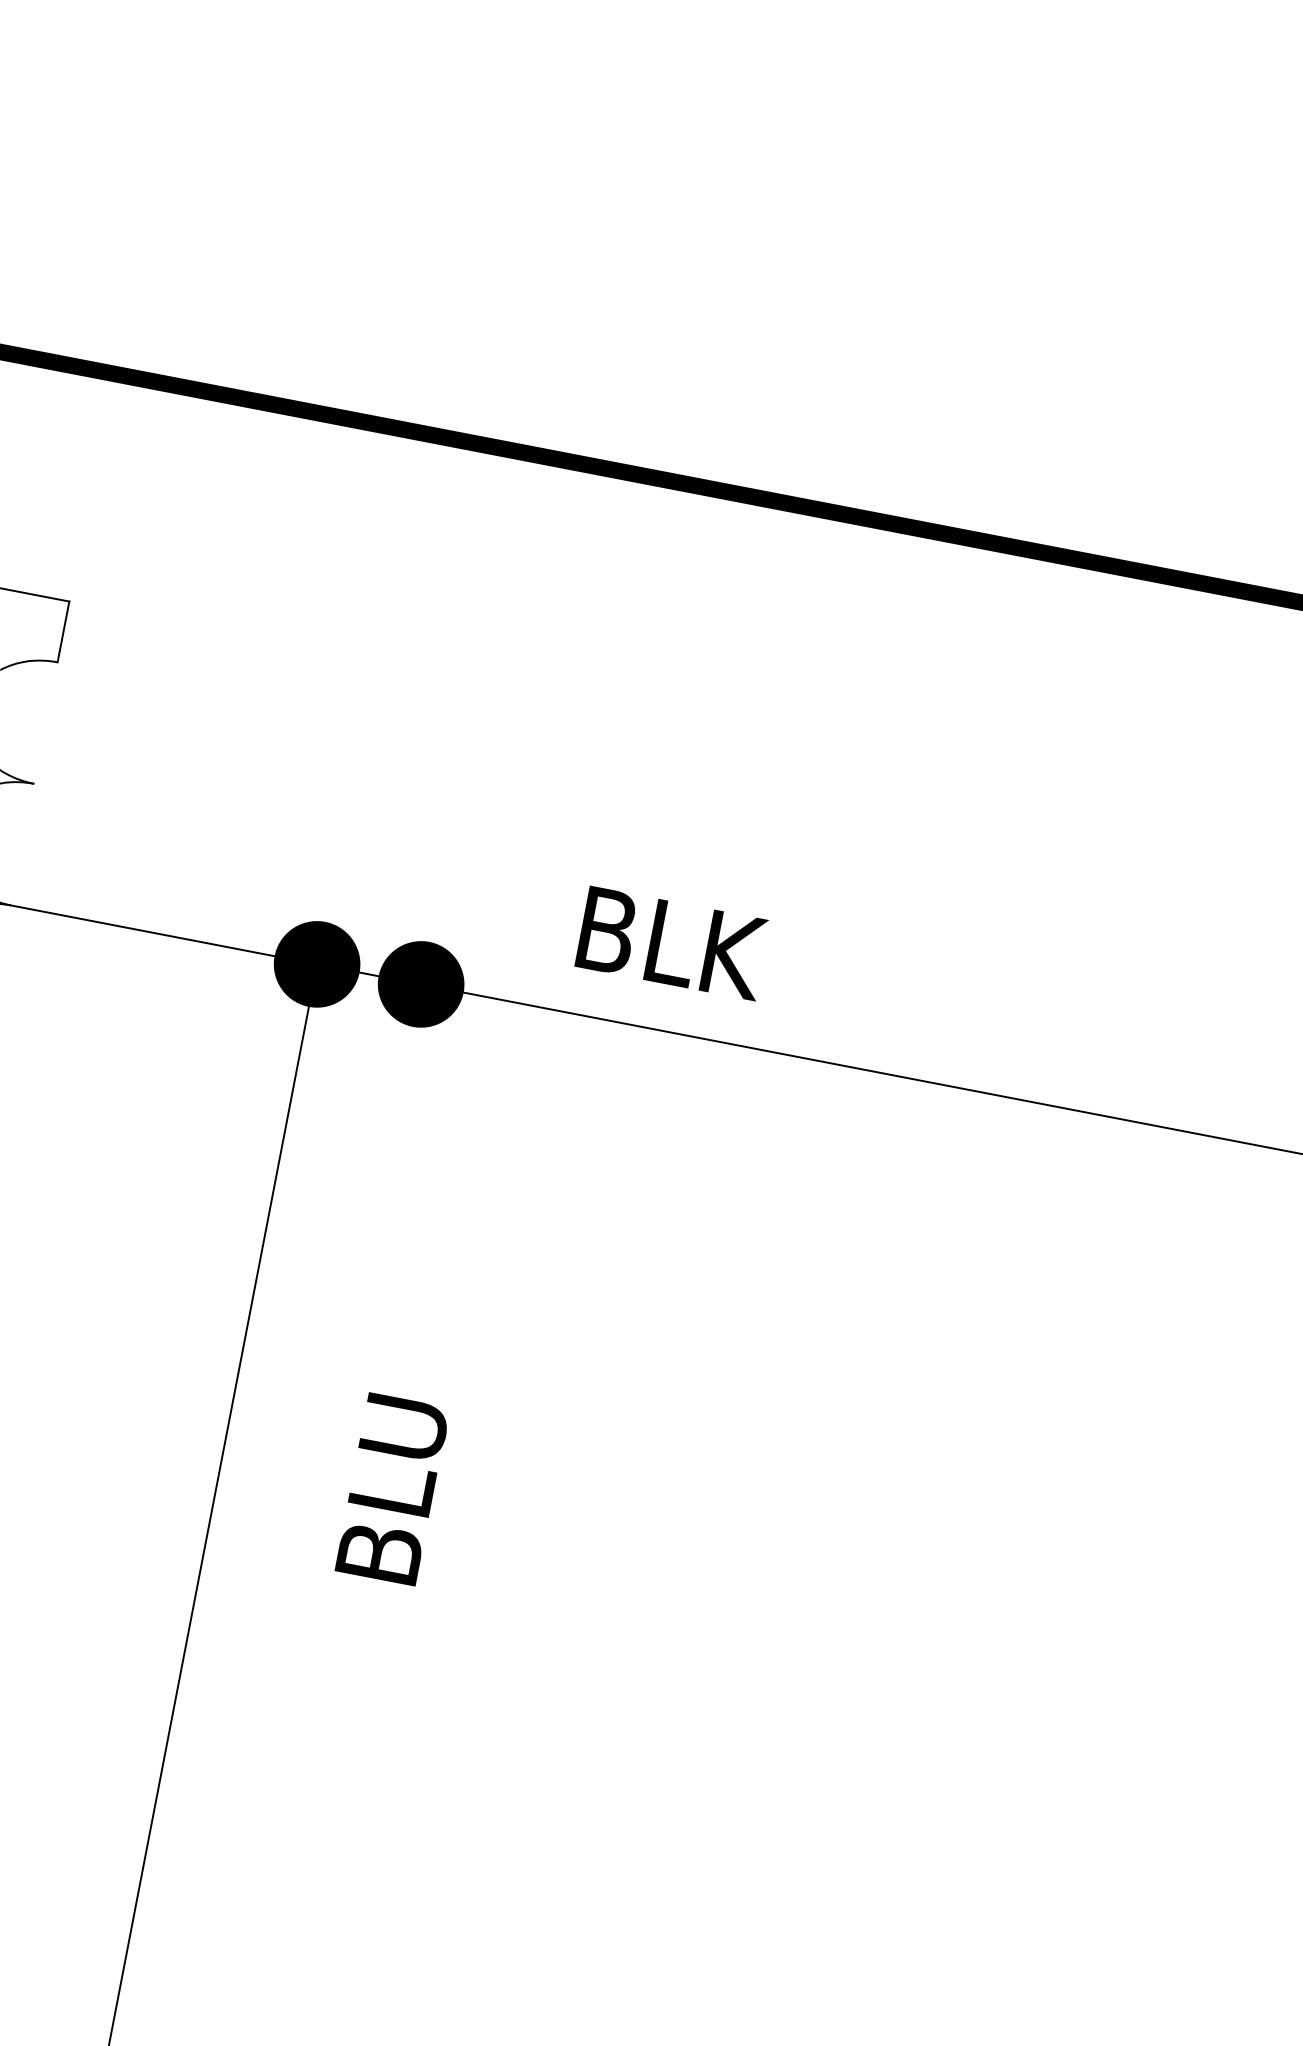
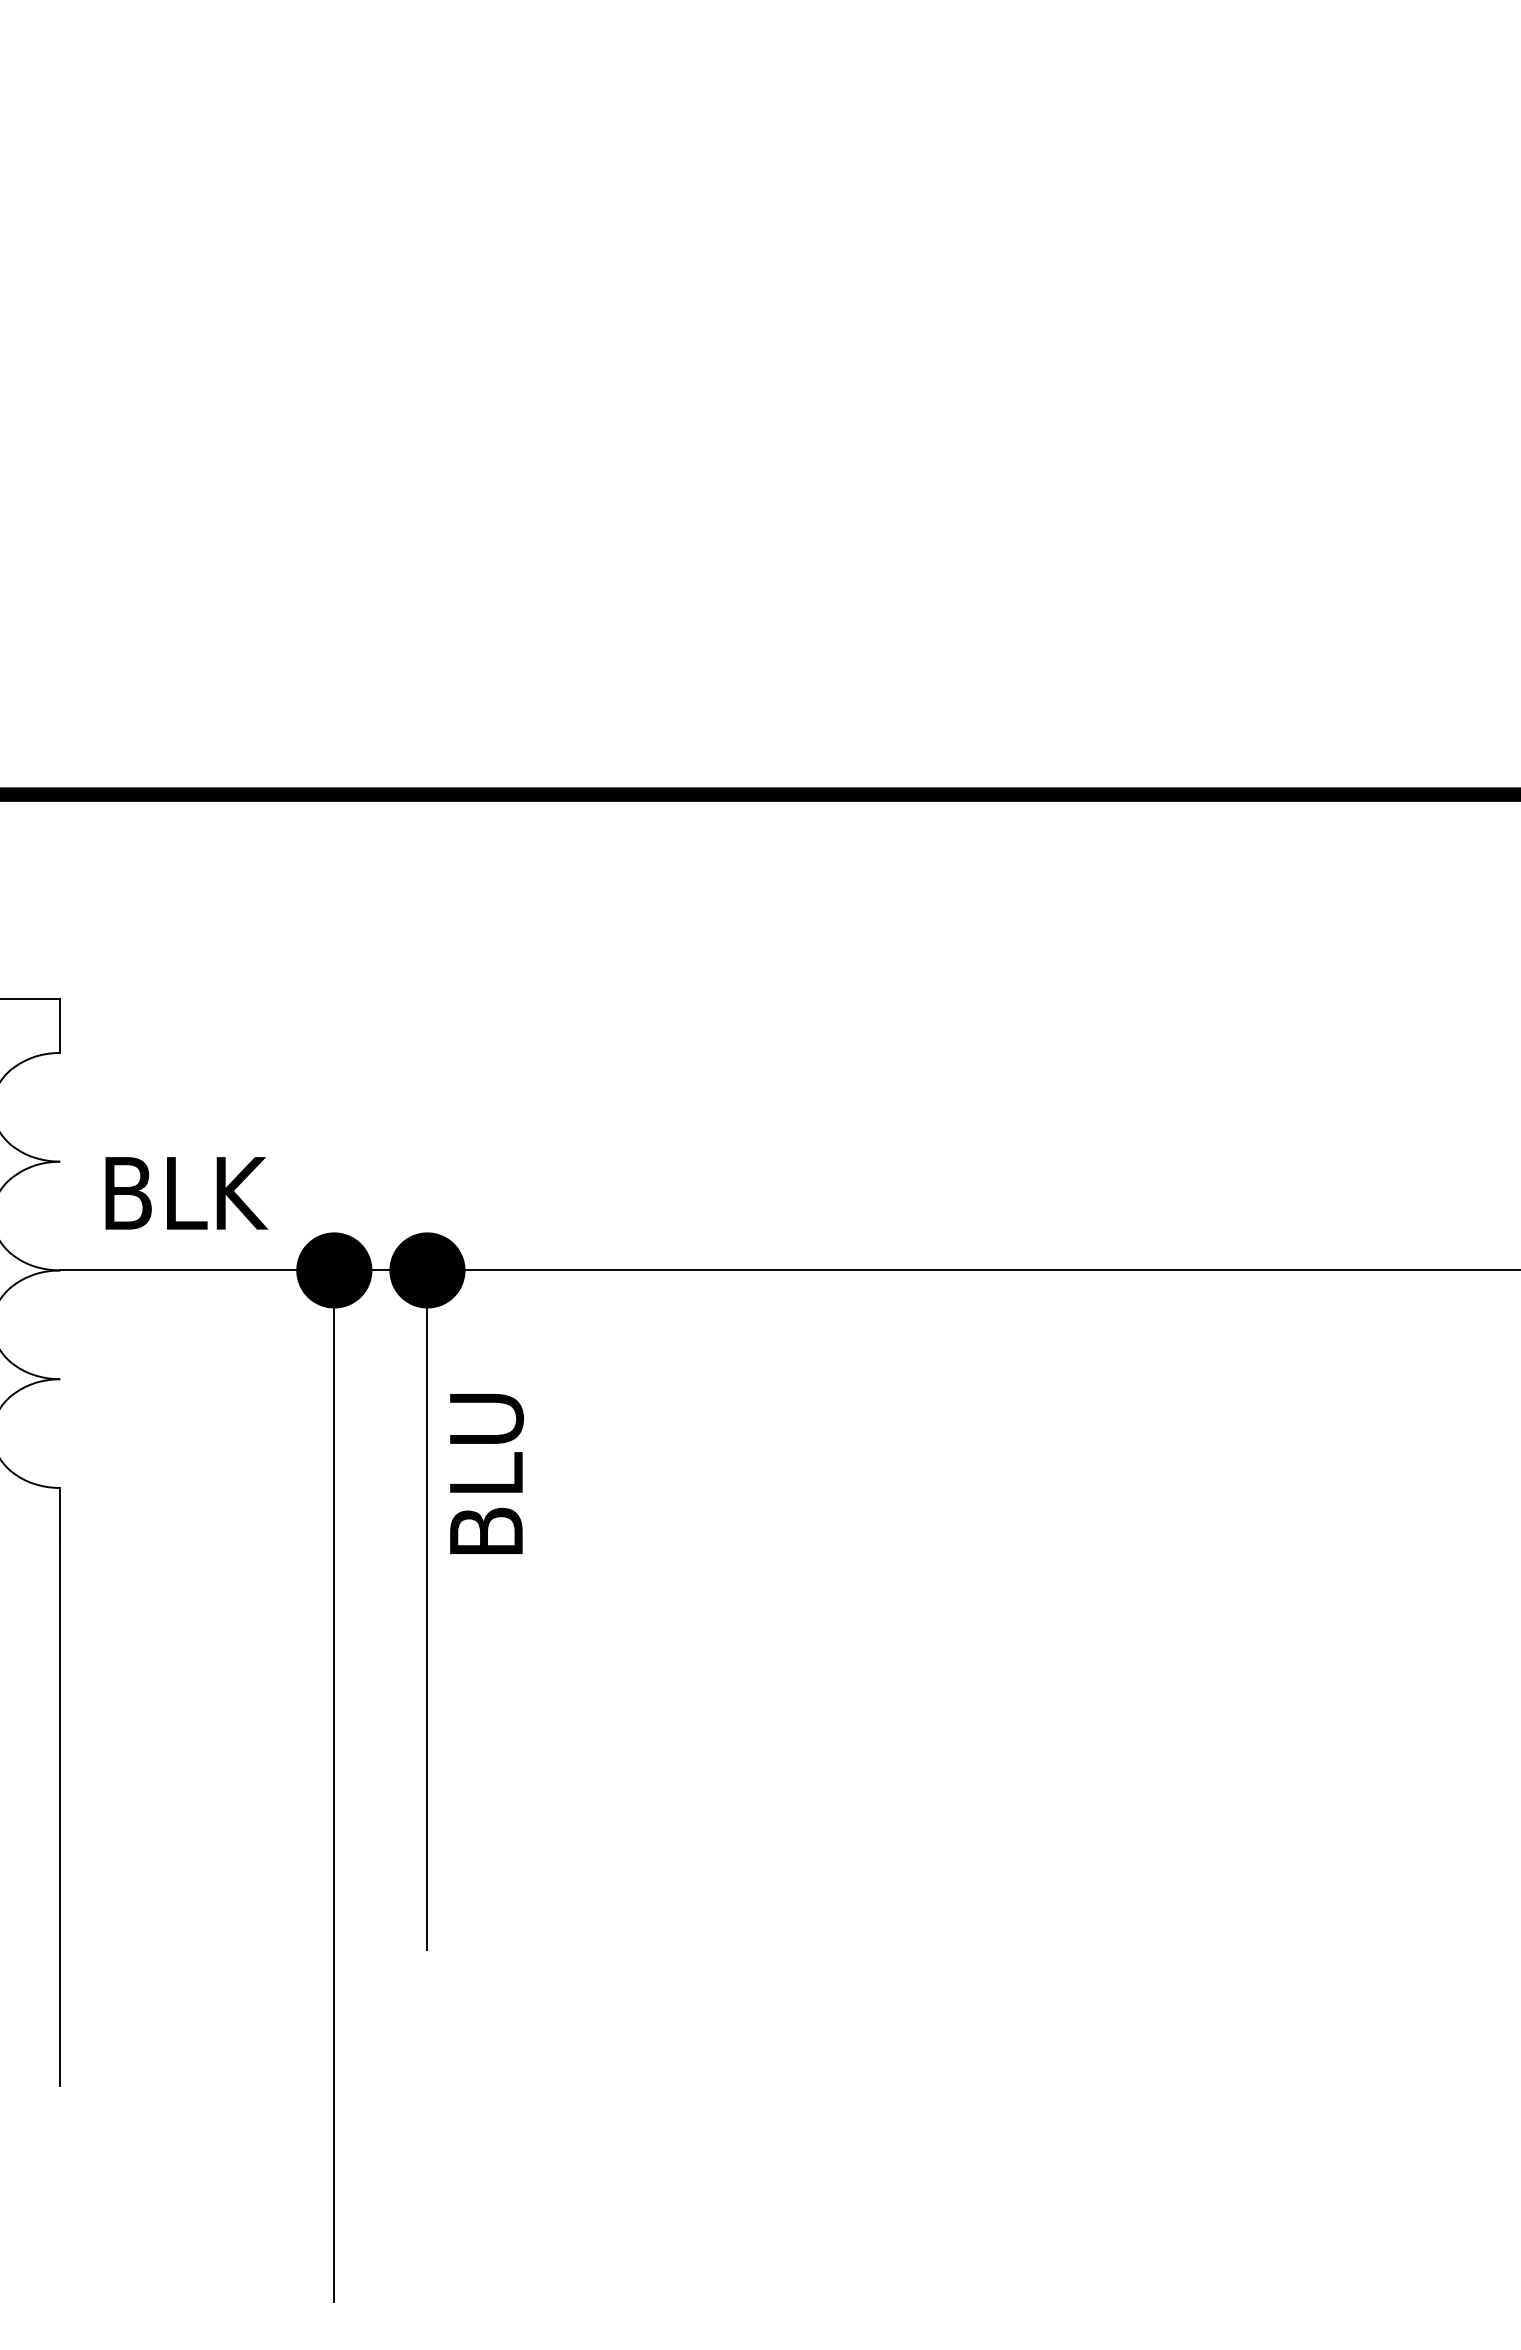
text: (672, 943) -> (186, 1193), moved
line: (348, 1364) -> (427, 1610), added
text: (392, 1488) -> (486, 1473), moved

